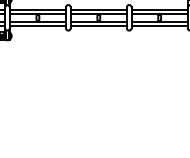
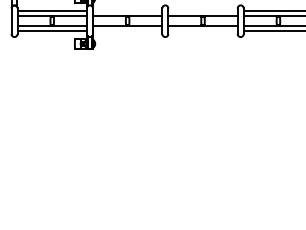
line: (37, 9) -> (127, 11), removed
line: (98, 9) -> (202, 11), removed
line: (37, 26) -> (127, 31), removed
line: (98, 26) -> (202, 31), removed

